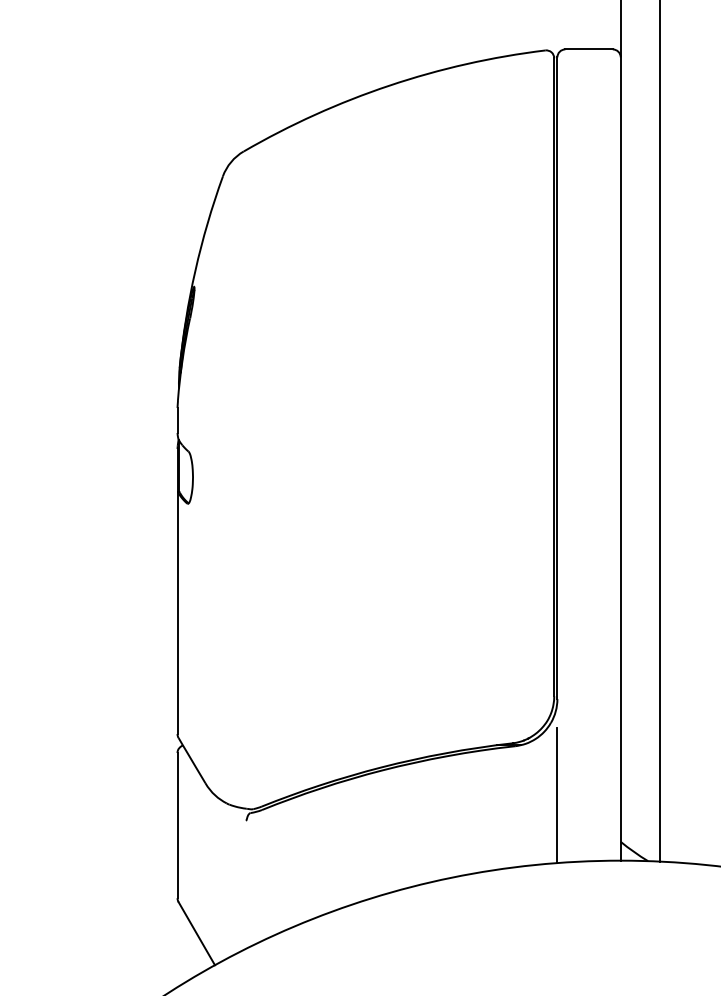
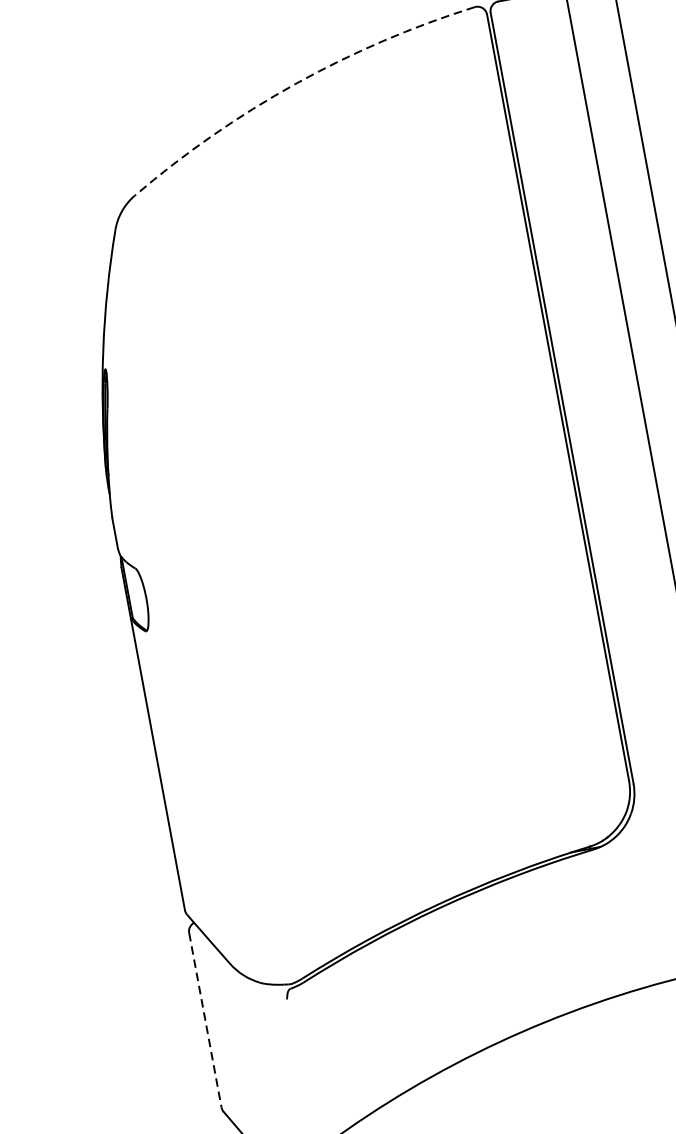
arc: (389, 85) -> (295, 83), solid -> dashed
line: (557, 795) -> (655, 899), removed
line: (177, 825) -> (205, 1020), solid -> dashed

